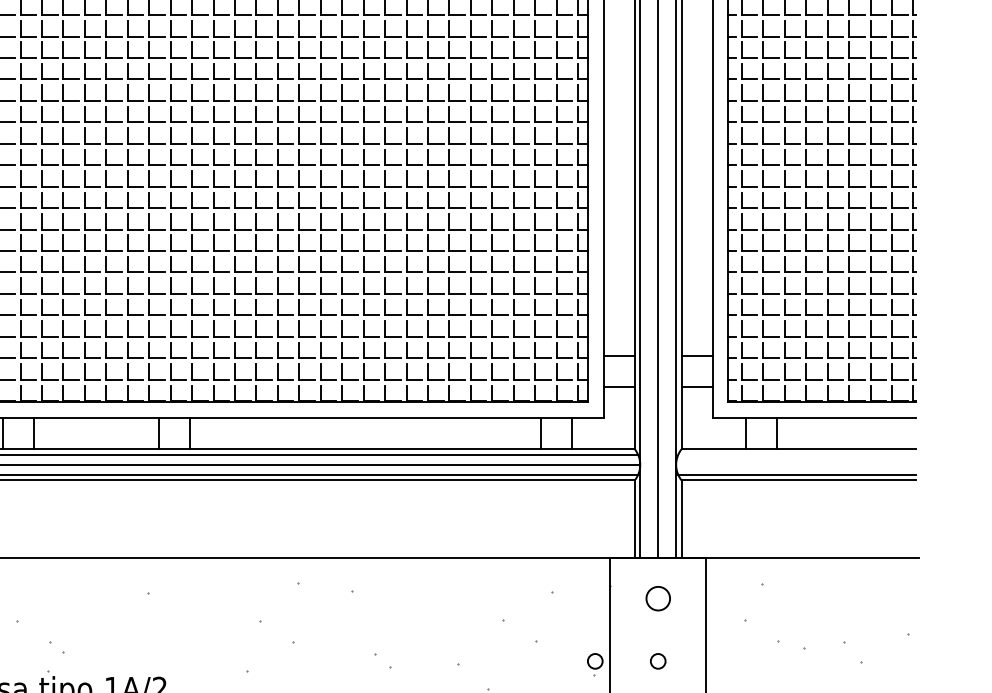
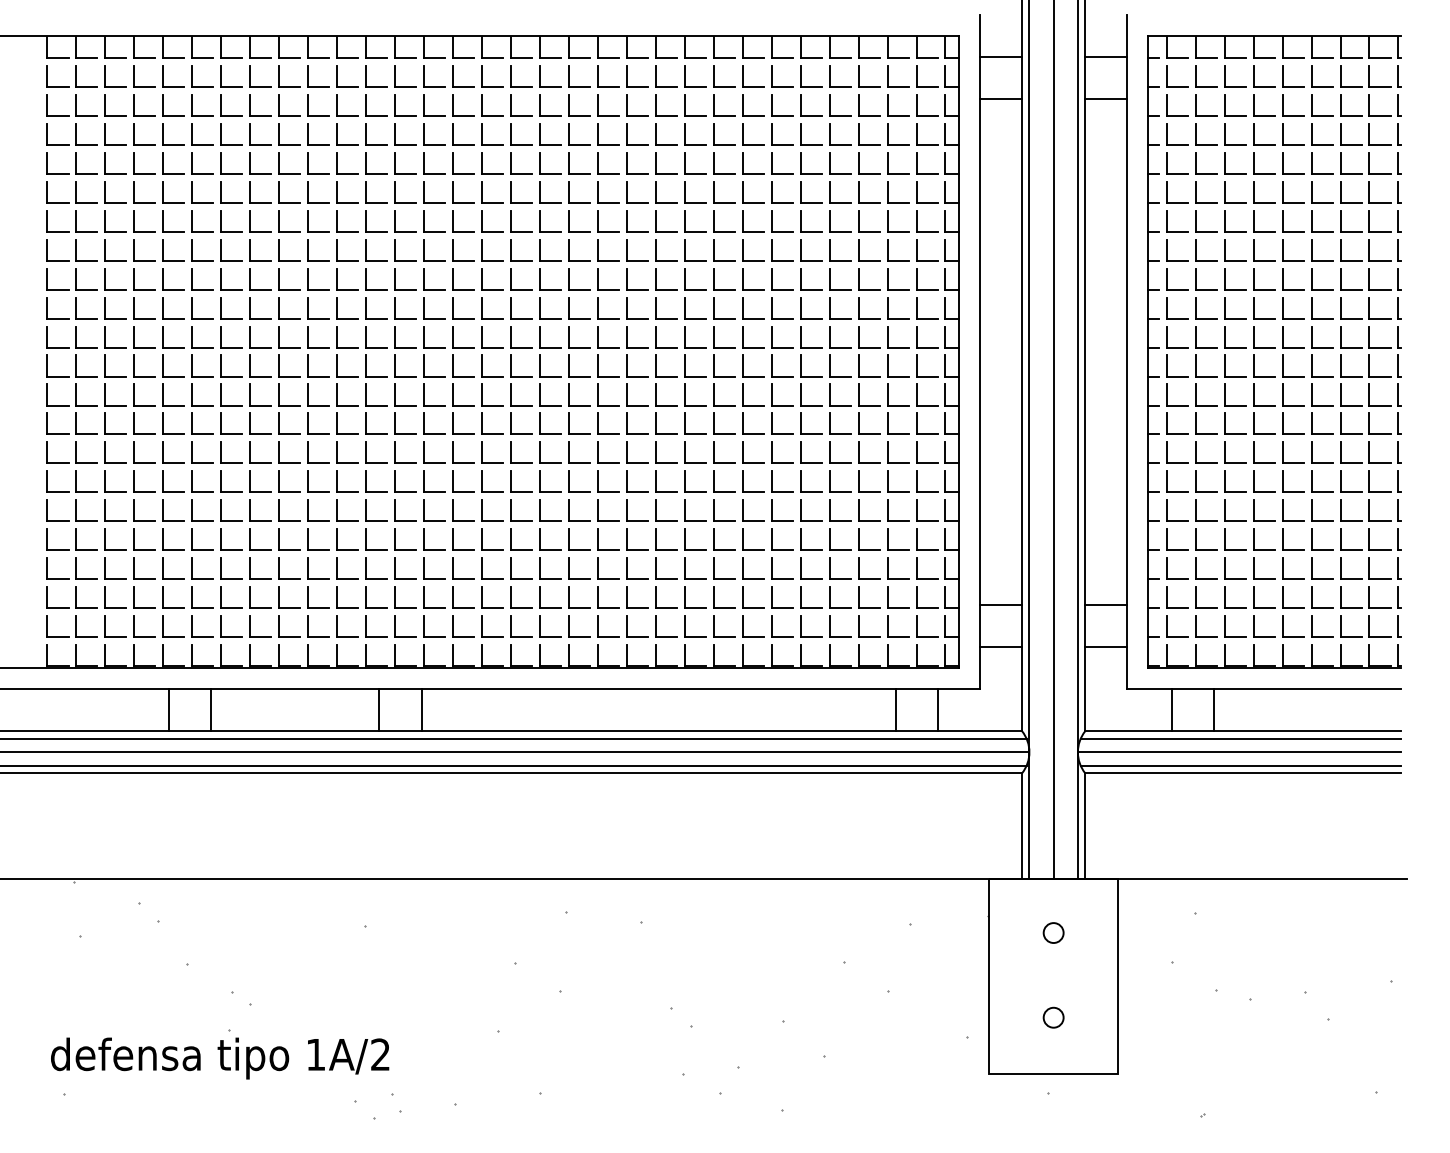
line: (796, 454) -> (1240, 738), added
line: (795, 465) -> (1239, 752), added
circle: (658, 598) -> (1053, 932), size x0.62
circle: (595, 661) -> (968, 1017), removed

